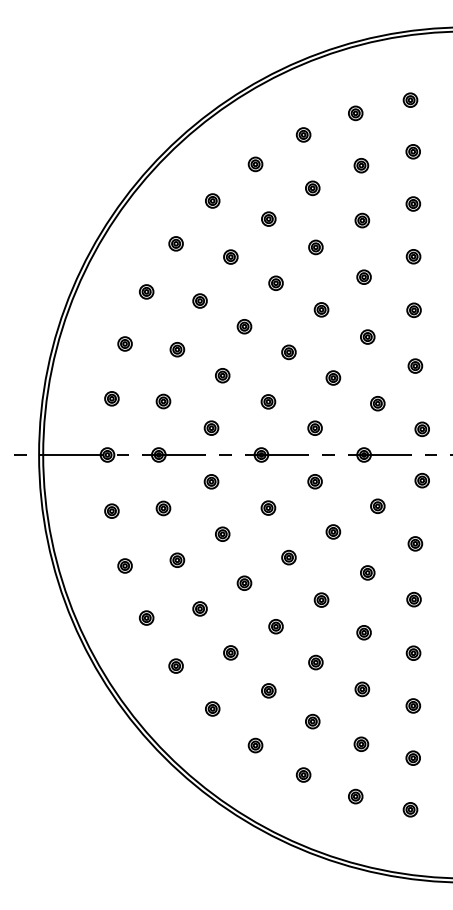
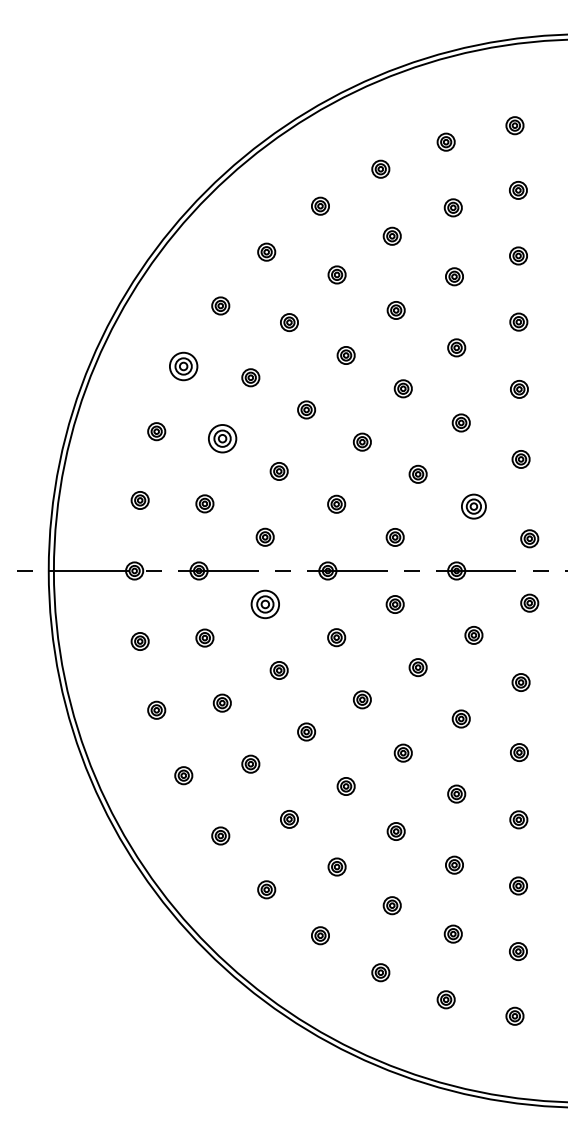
part: (146, 291) -> (183, 365), size x1.6
part: (176, 349) -> (221, 438), size x1.6
part: (377, 403) -> (473, 506), size x1.4
part: (210, 481) -> (264, 604), size x1.6

